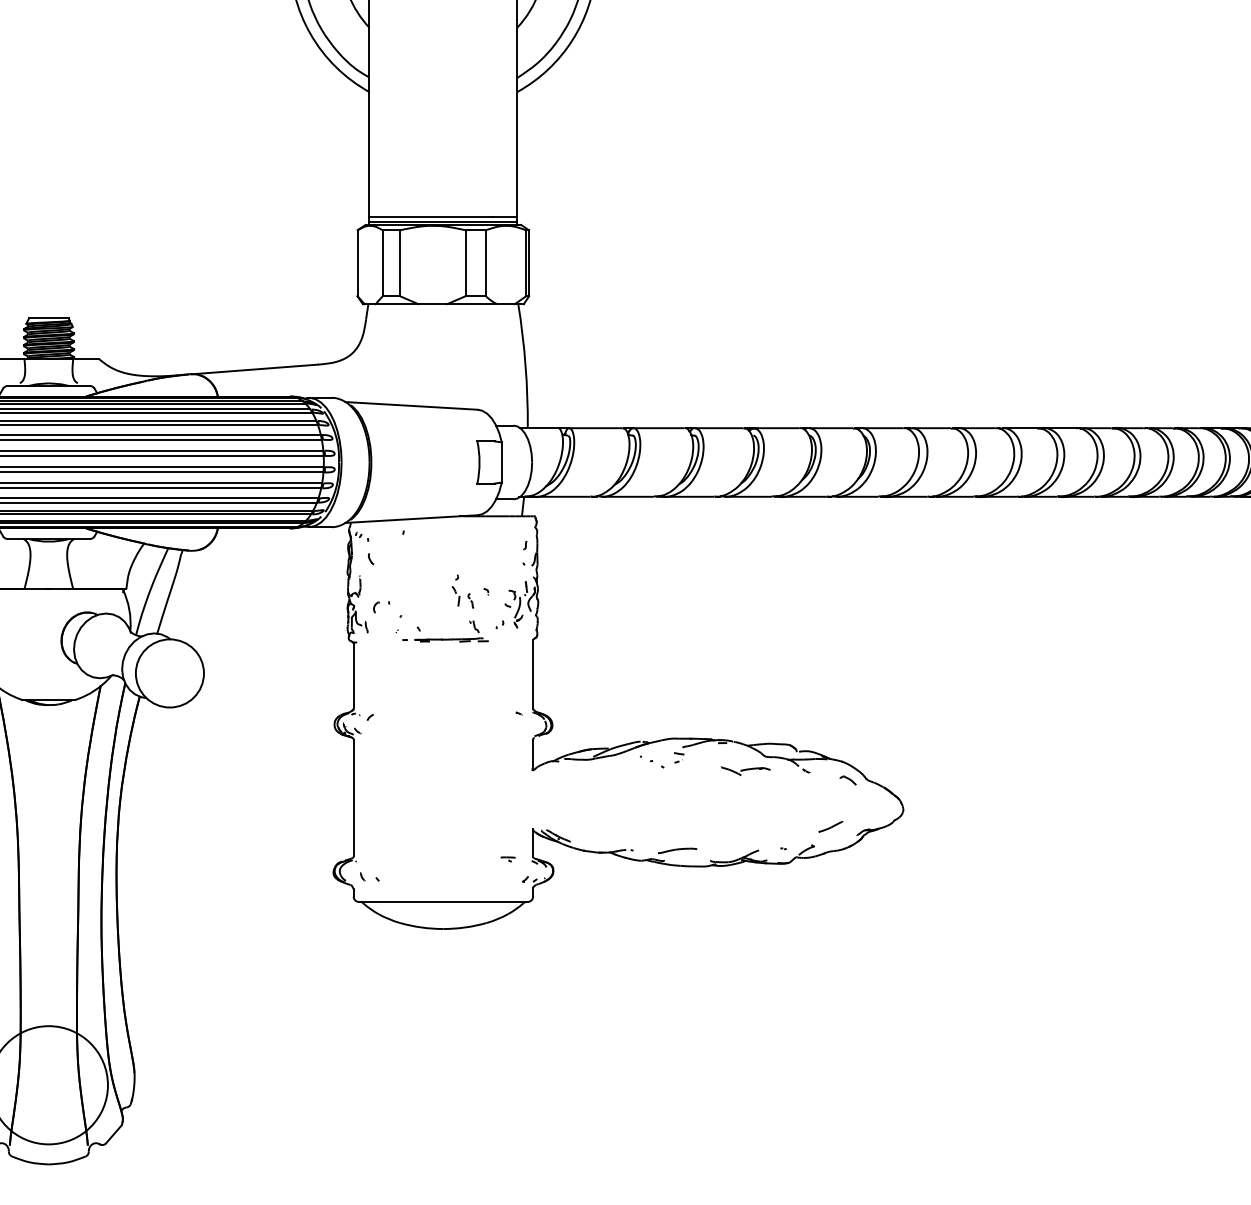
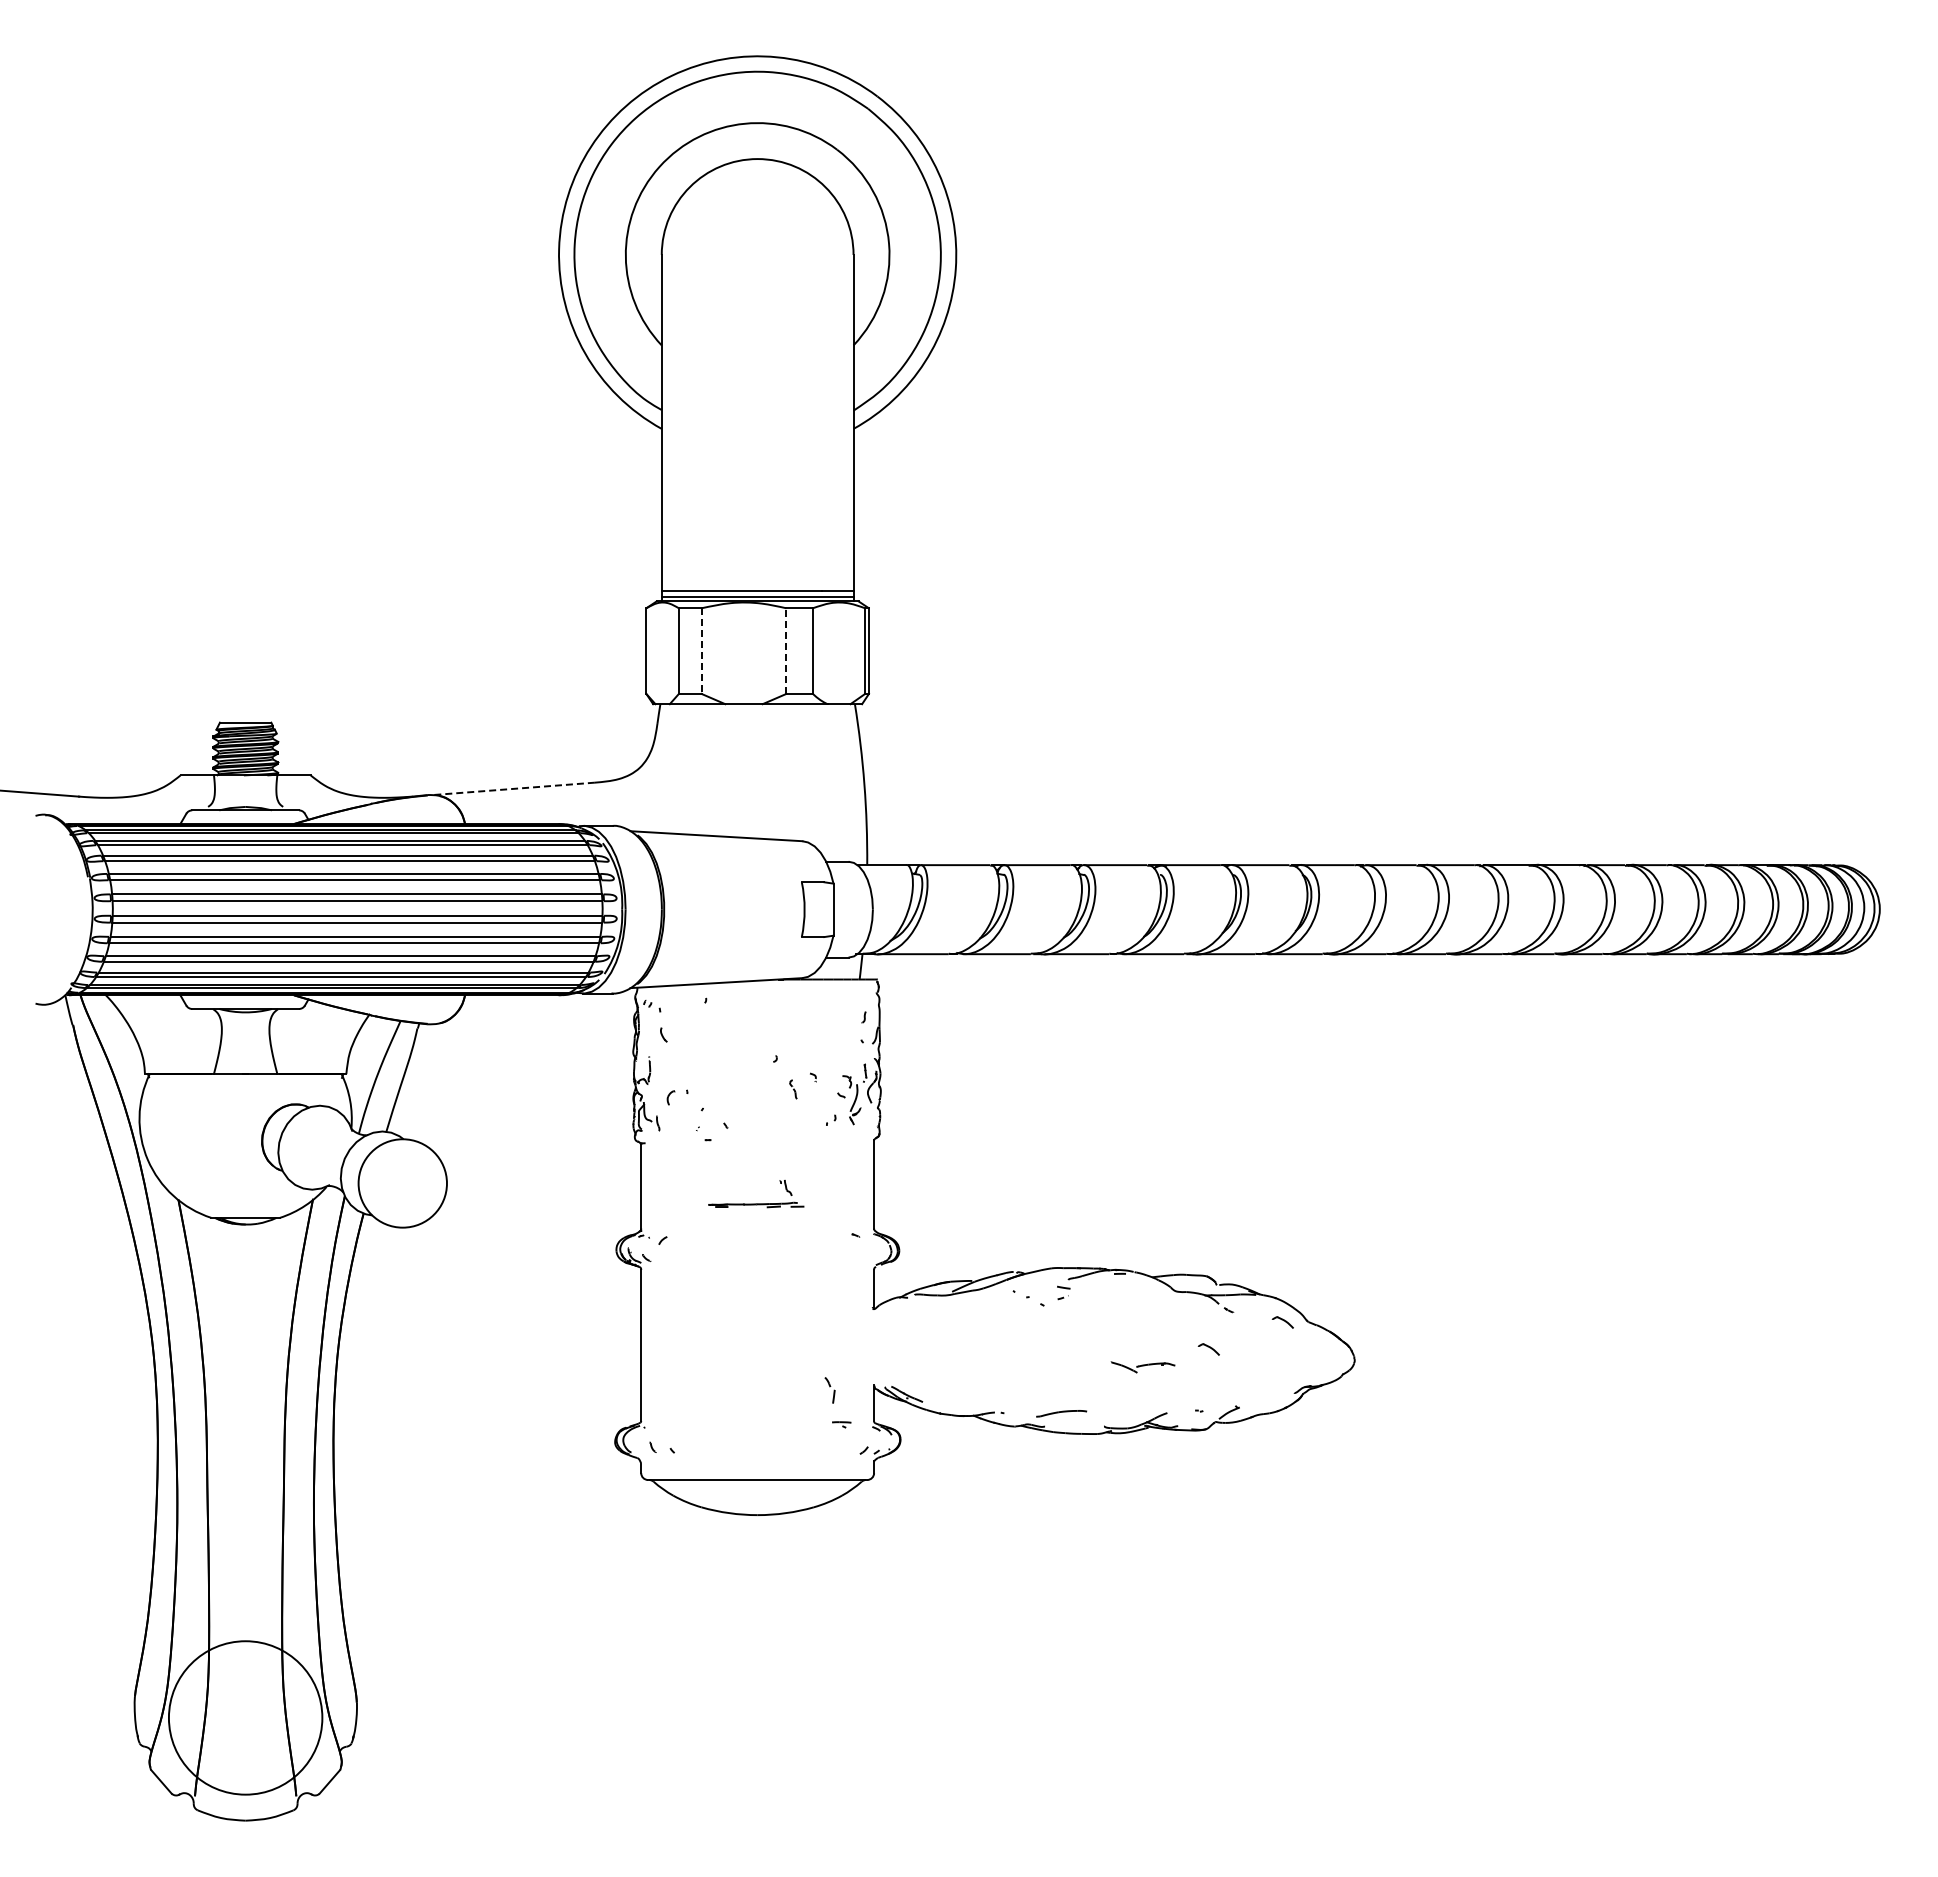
line: (400, 263) -> (701, 651), solid -> dashed
line: (465, 263) -> (786, 651), solid -> dashed
line: (254, 369) -> (512, 788), solid -> dashed
part: (455, 596) -> (829, 1390), moved
part: (451, 638) -> (756, 1203), moved
part: (745, 771) -> (1142, 1367), moved
part: (790, 801) -> (1208, 1349), added
part: (830, 826) -> (1260, 1382), removed

